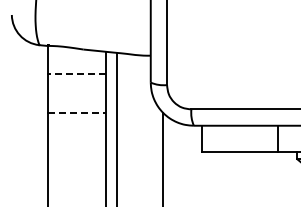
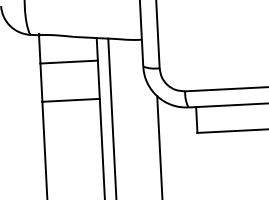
line: (77, 74) -> (69, 62), dashed -> solid
line: (77, 112) -> (71, 100), dashed -> solid

